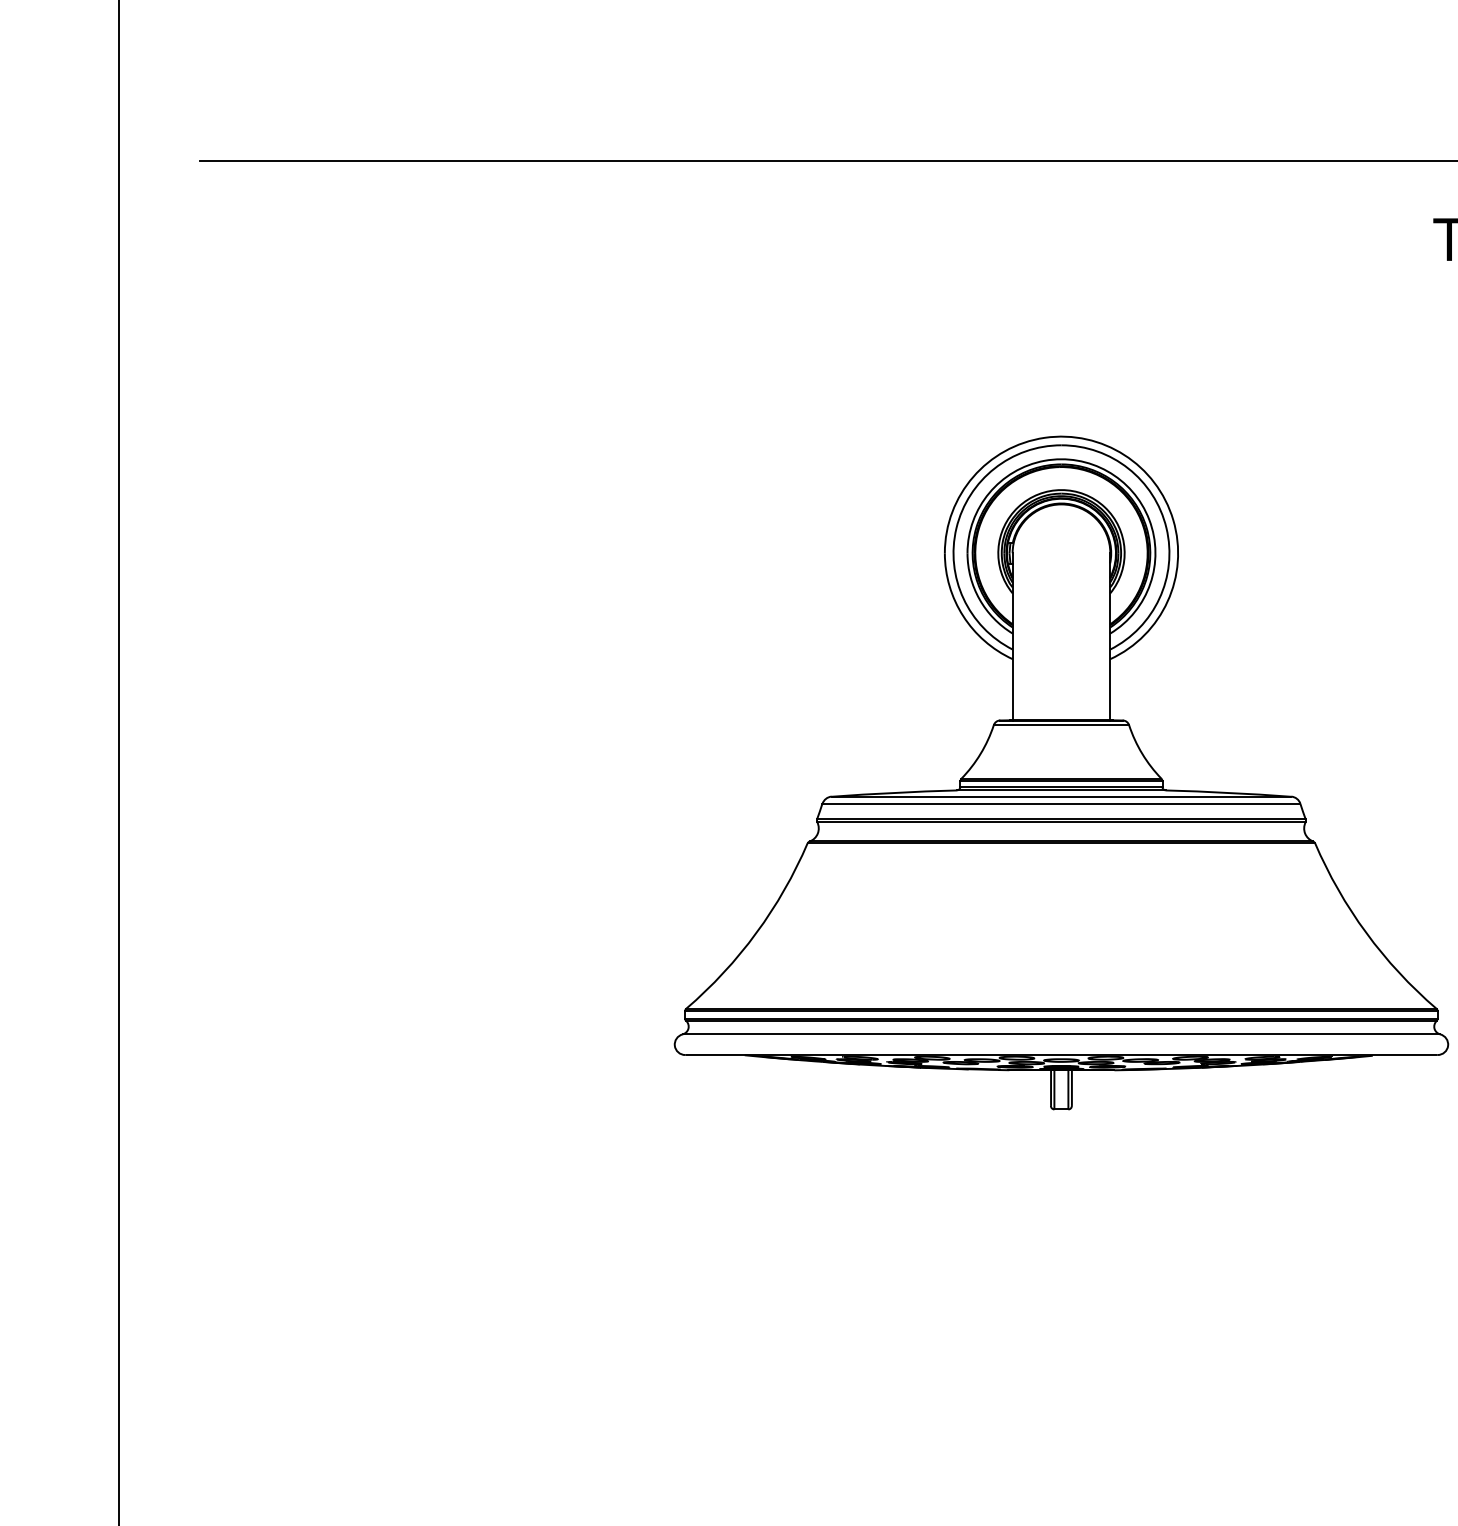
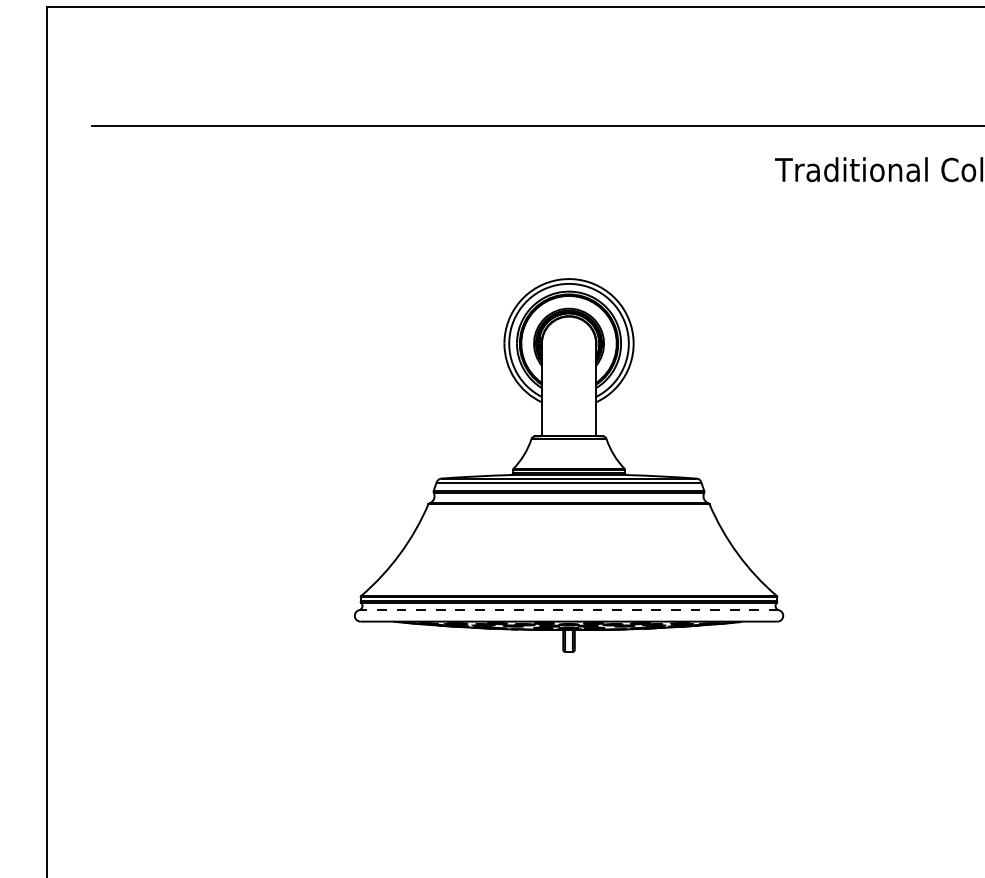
line: (1062, 1034) -> (569, 610), solid -> dashed

